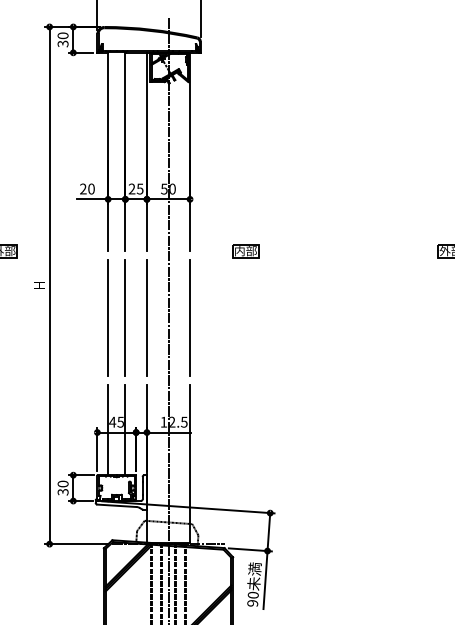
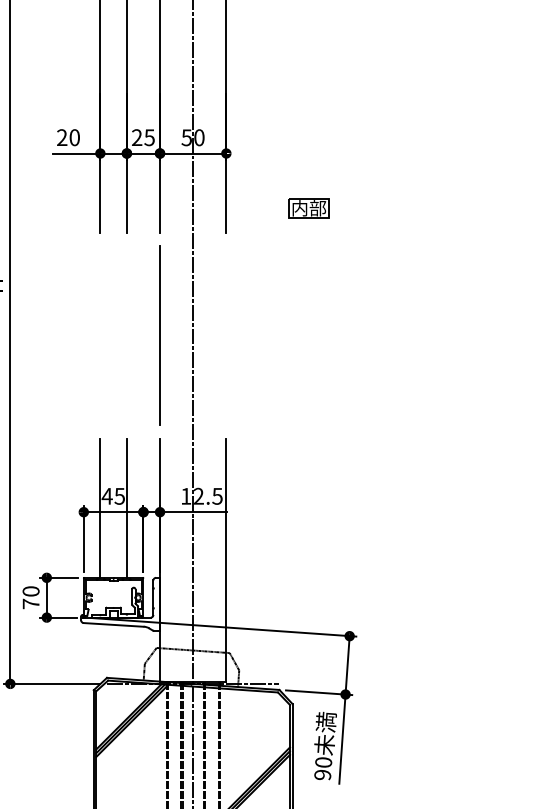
part: (245, 251) -> (308, 209), moved
line: (108, 317) -> (100, 335), removed
line: (125, 317) -> (127, 335), removed
line: (190, 317) -> (227, 335), removed
text: (62, 491) -> (30, 602), 30 -> 70

